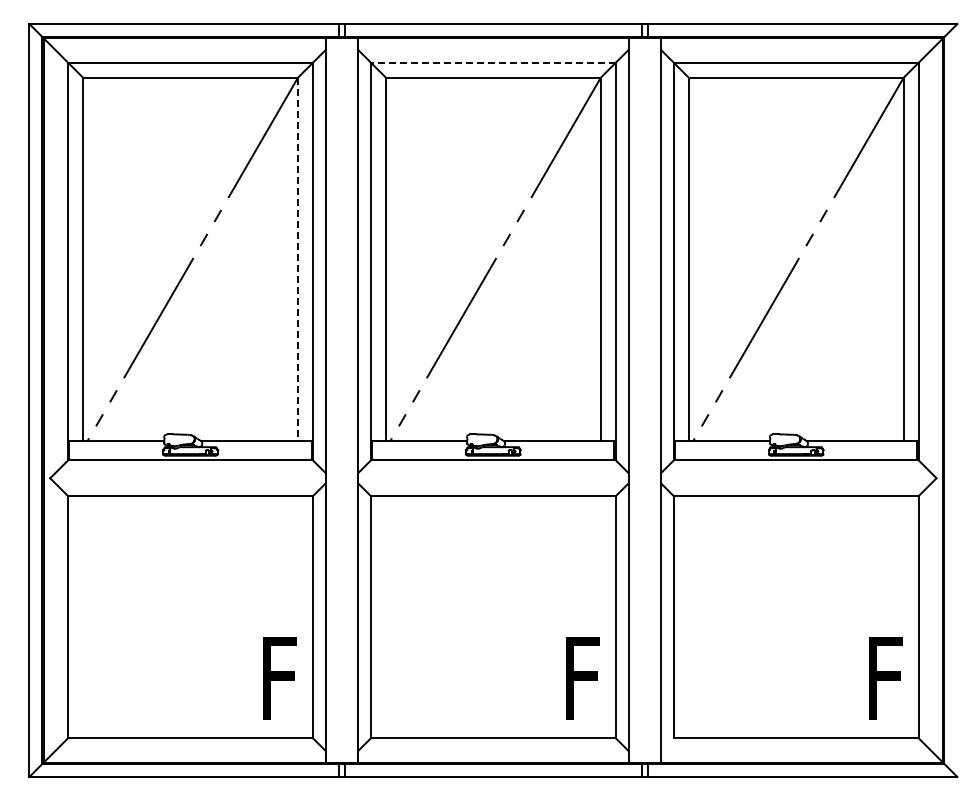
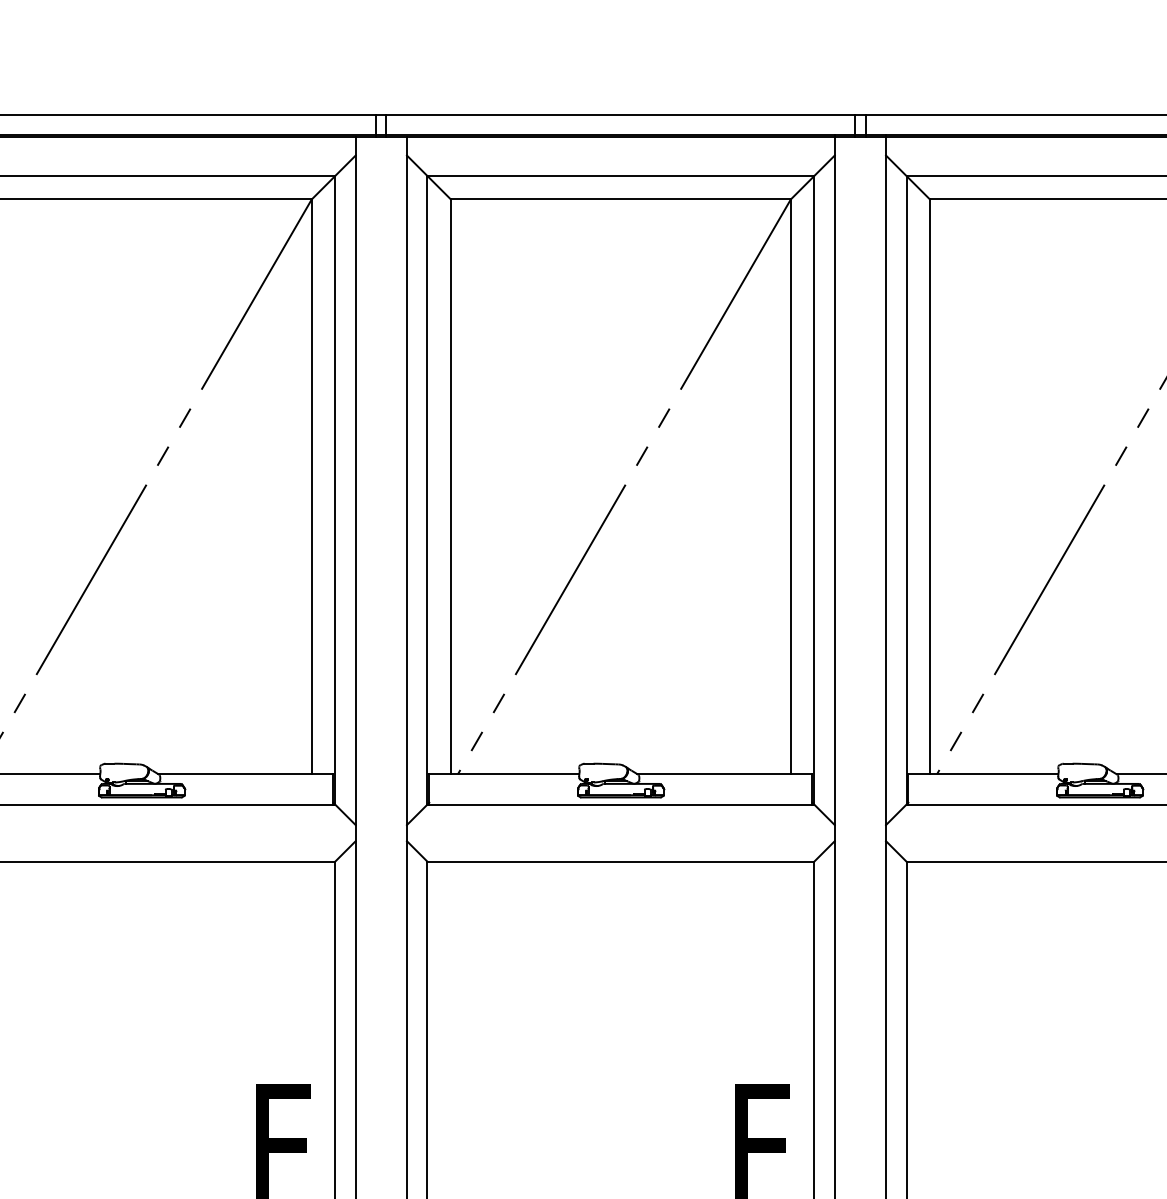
line: (492, 62) -> (619, 175), dashed -> solid
line: (297, 259) -> (310, 487), dashed -> solid

